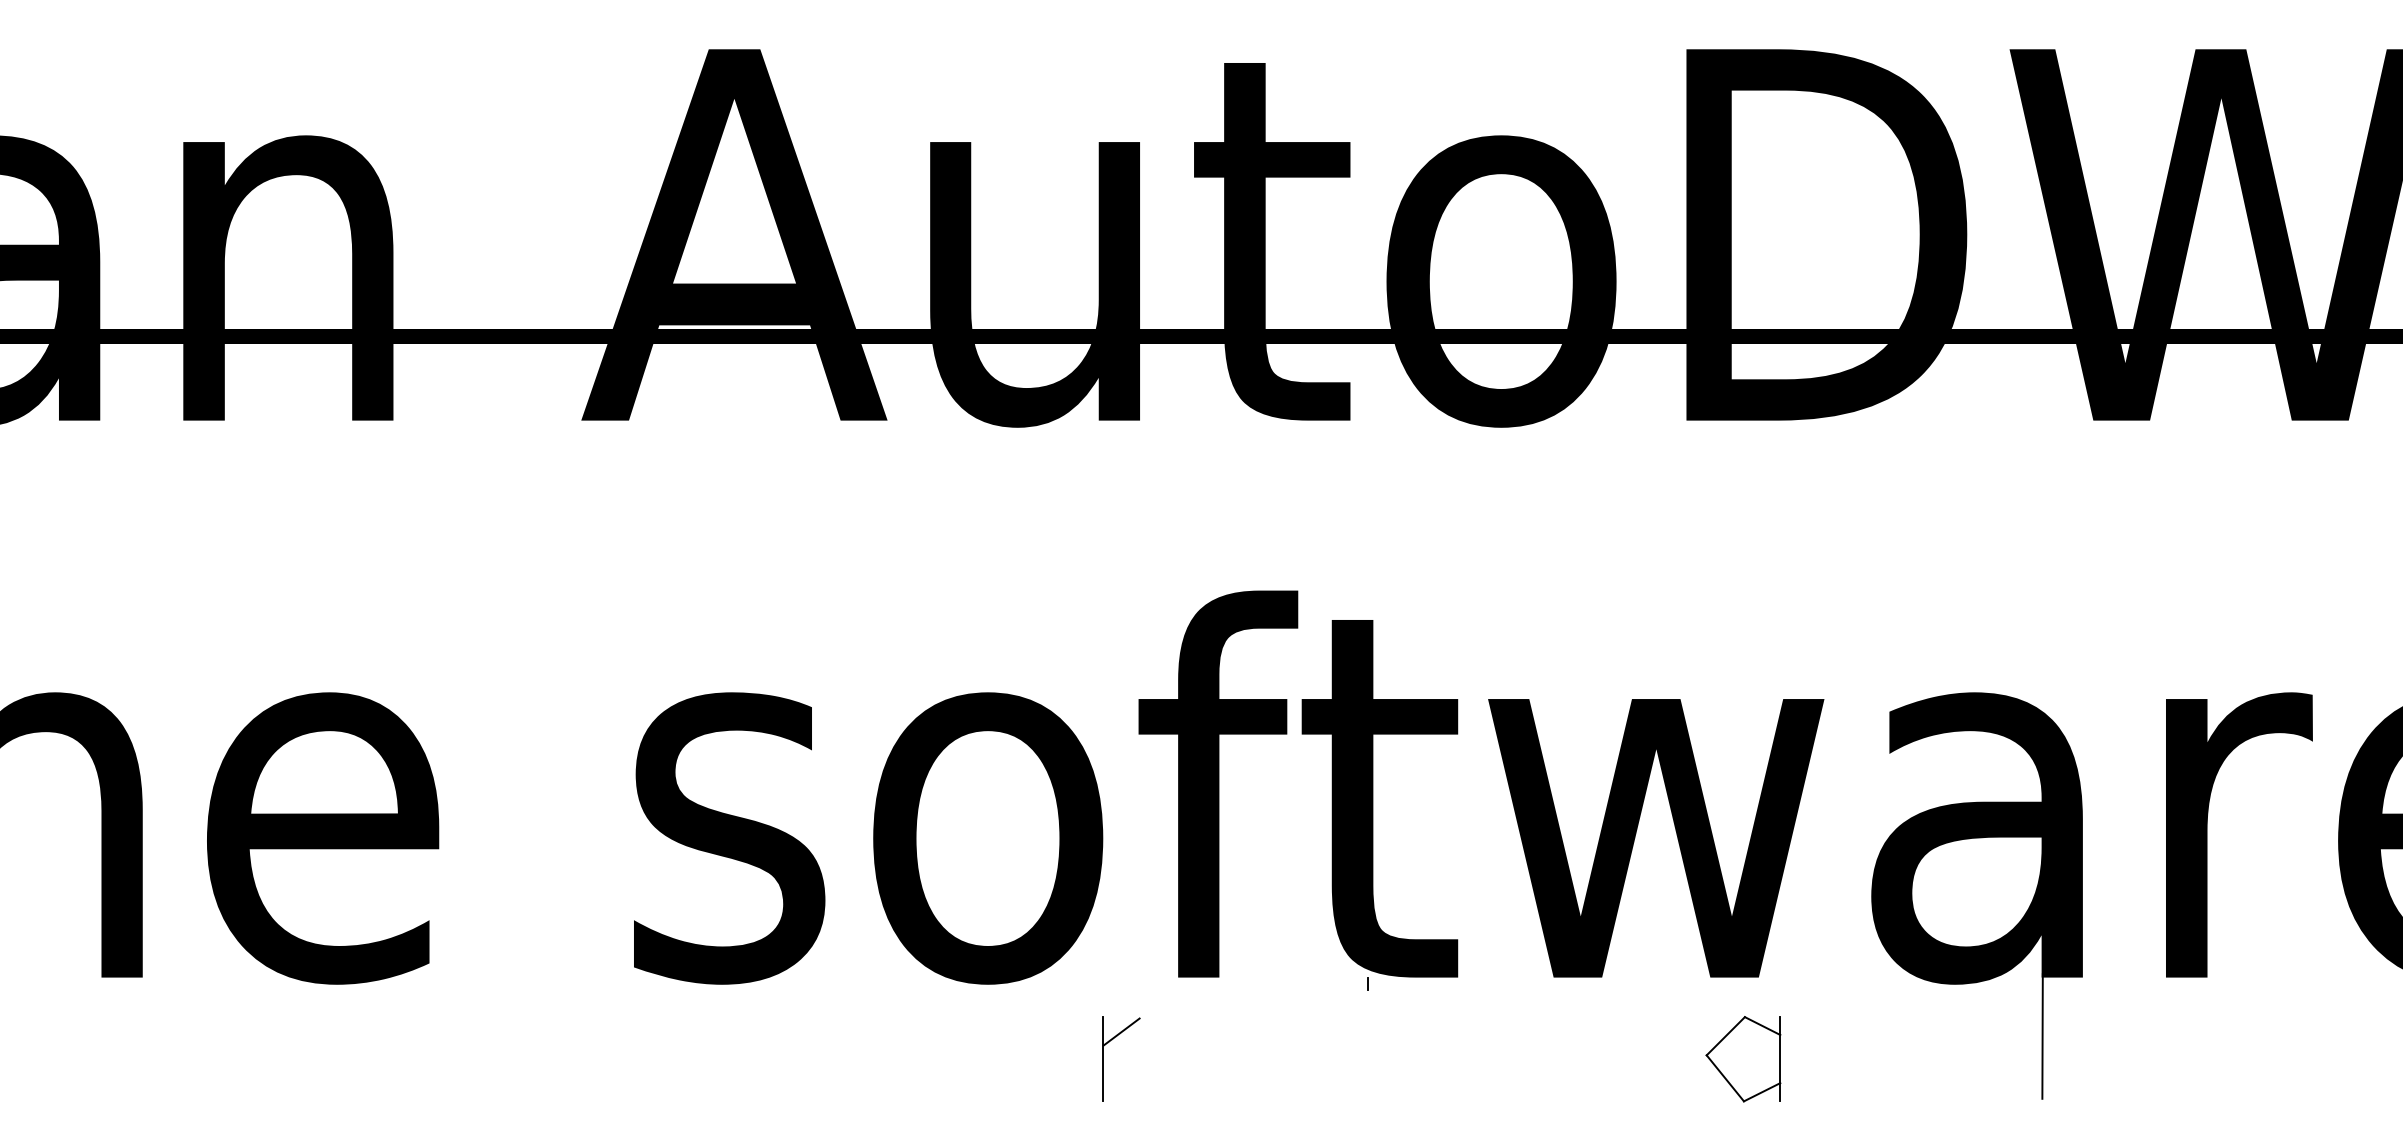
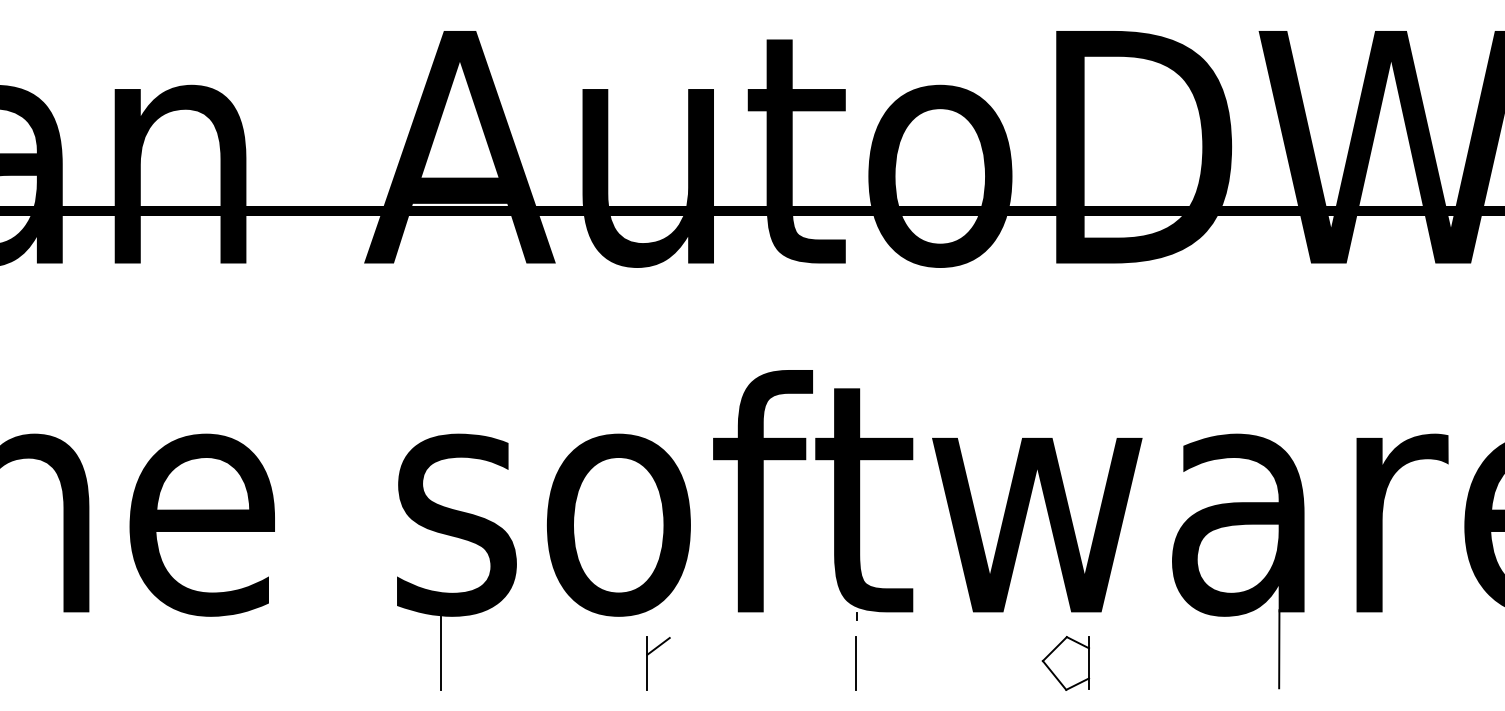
line: (704, 1036) -> (441, 649), added
line: (1367, 1057) -> (856, 662), added
part: (1104, 1059) -> (647, 663), moved
part: (1742, 1059) -> (1065, 663), moved

